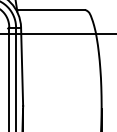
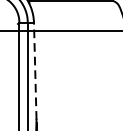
line: (22, 66) -> (35, 70), solid -> dashed

